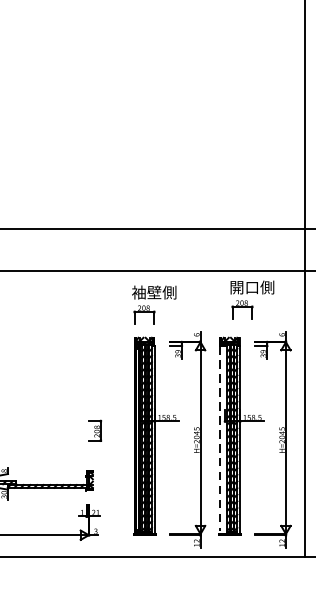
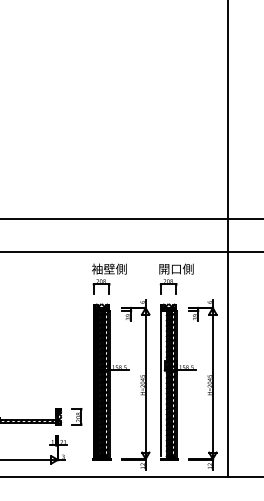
part: (252, 299) -> (176, 278), moved
part: (94, 430) -> (76, 416), moved
line: (220, 438) -> (161, 383), dashed -> solid

